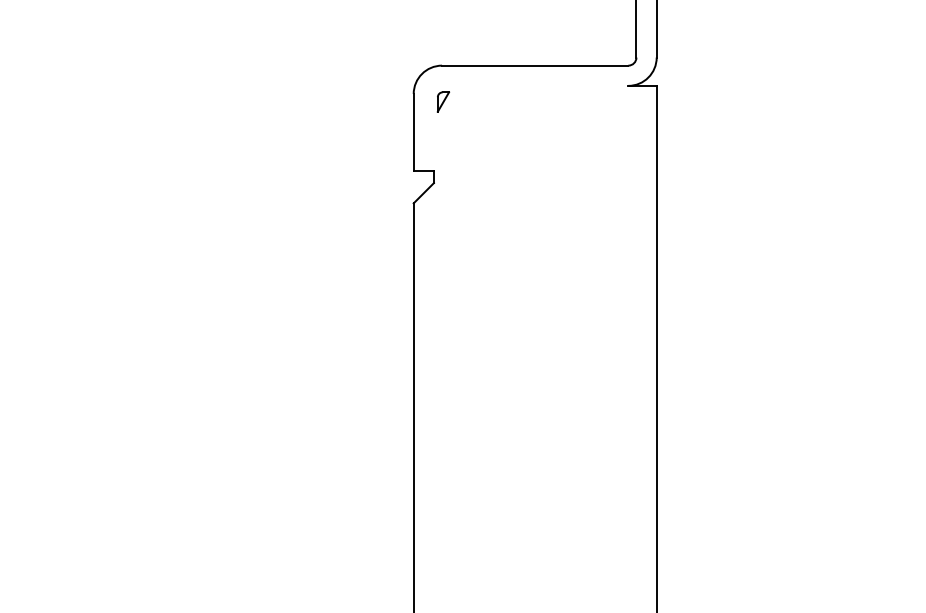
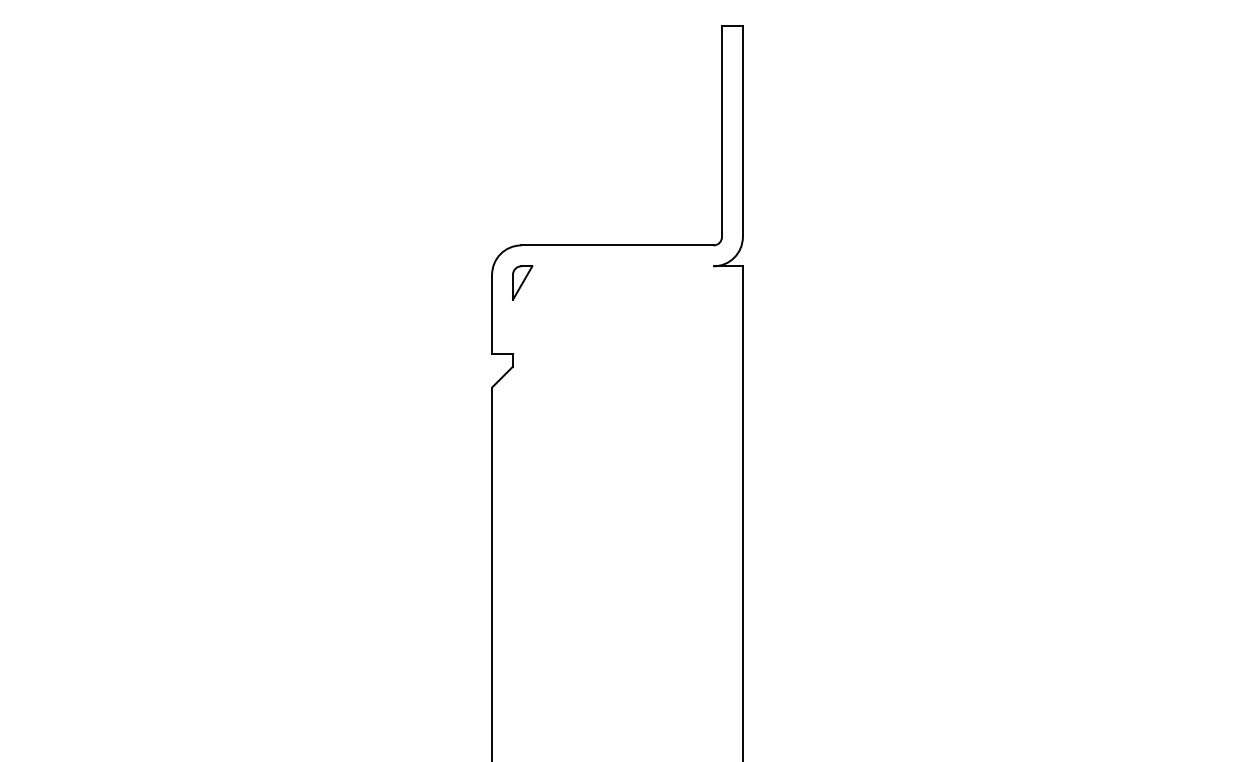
part: (443, 101) -> (522, 282), size x1.67

